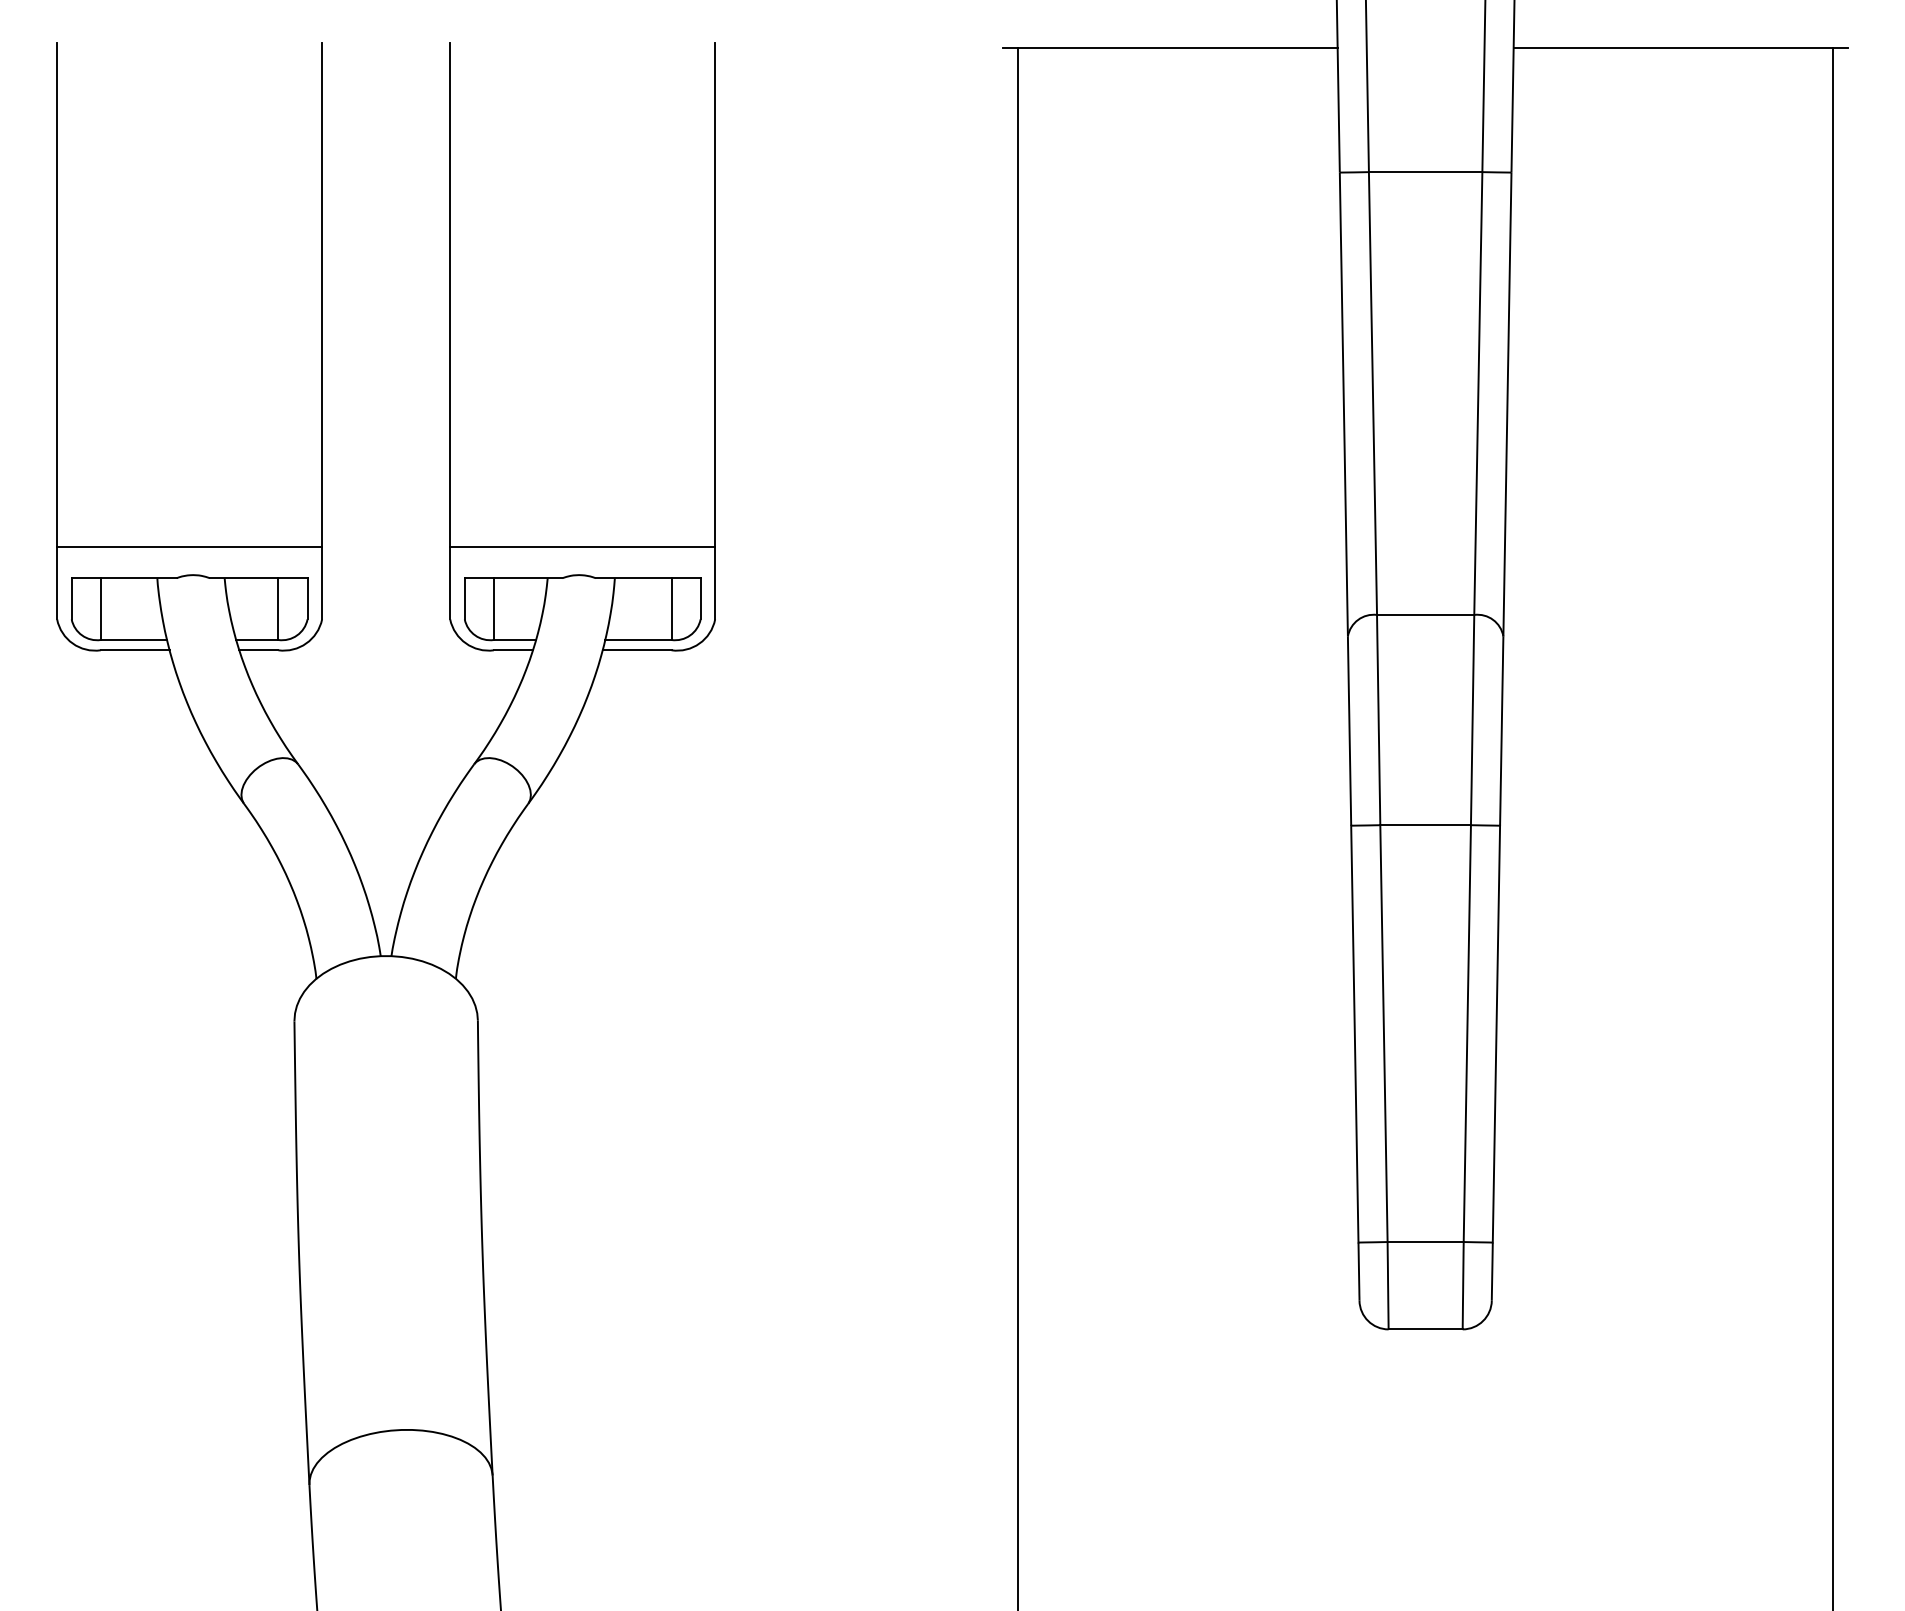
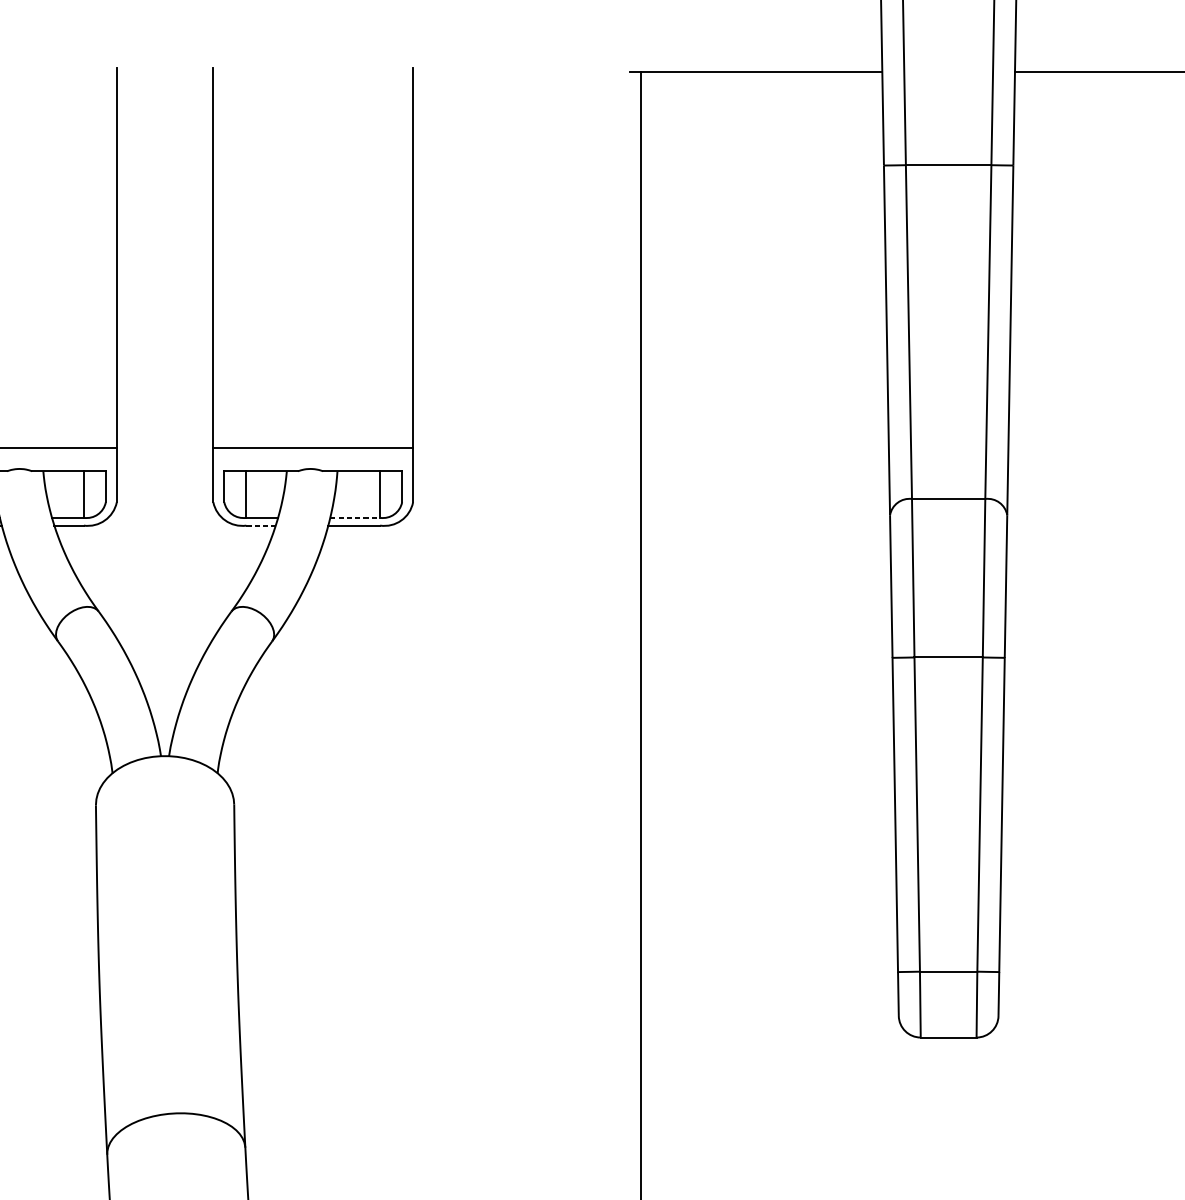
line: (638, 640) -> (355, 518), solid -> dashed
line: (513, 650) -> (261, 525), solid -> dashed

